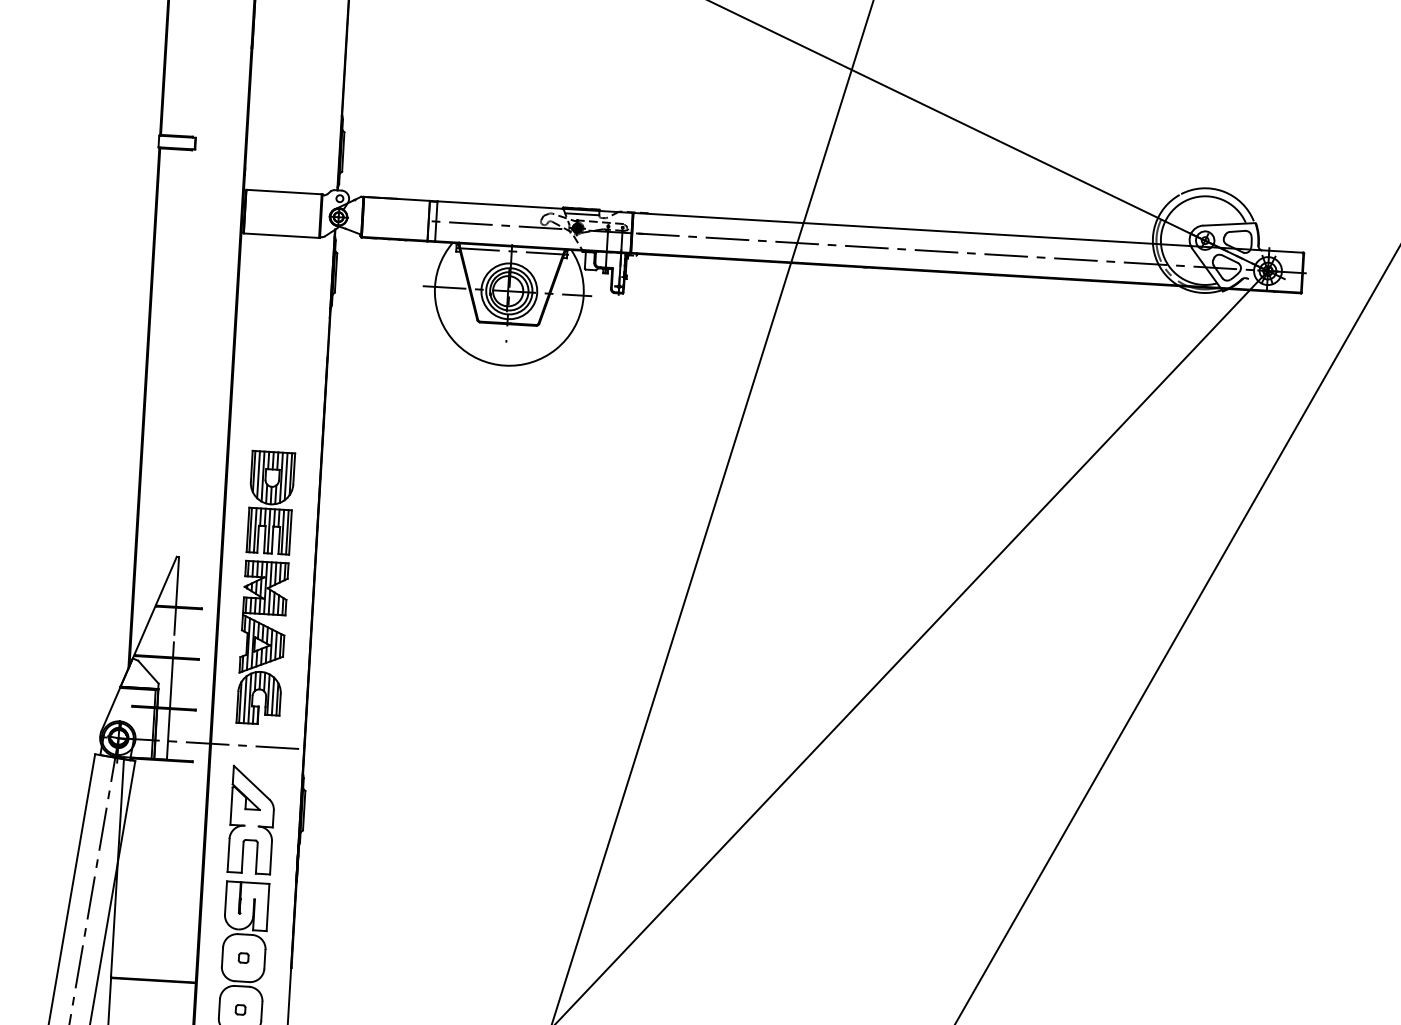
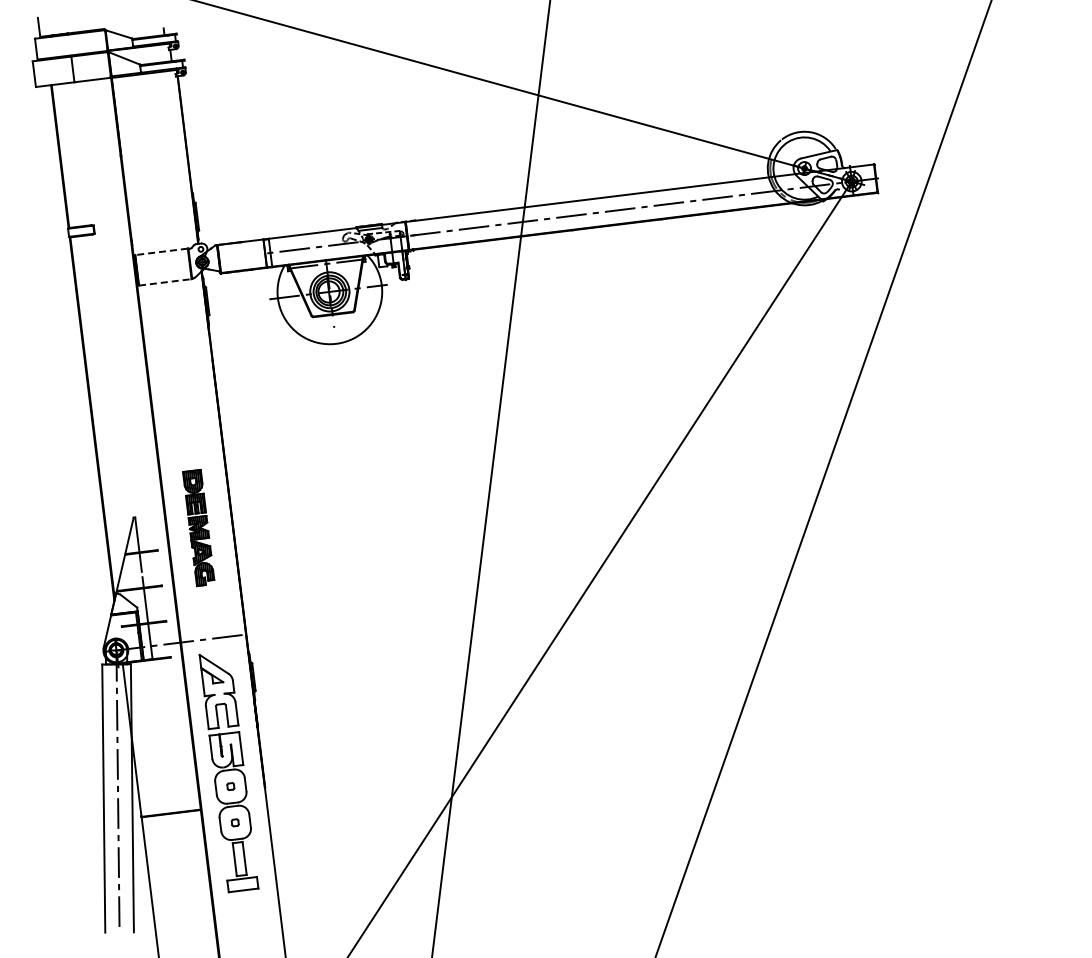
line: (284, 191) -> (161, 251), solid -> dashed
line: (281, 235) -> (165, 282), solid -> dashed
part: (265, 587) -> (198, 527), size x0.6

